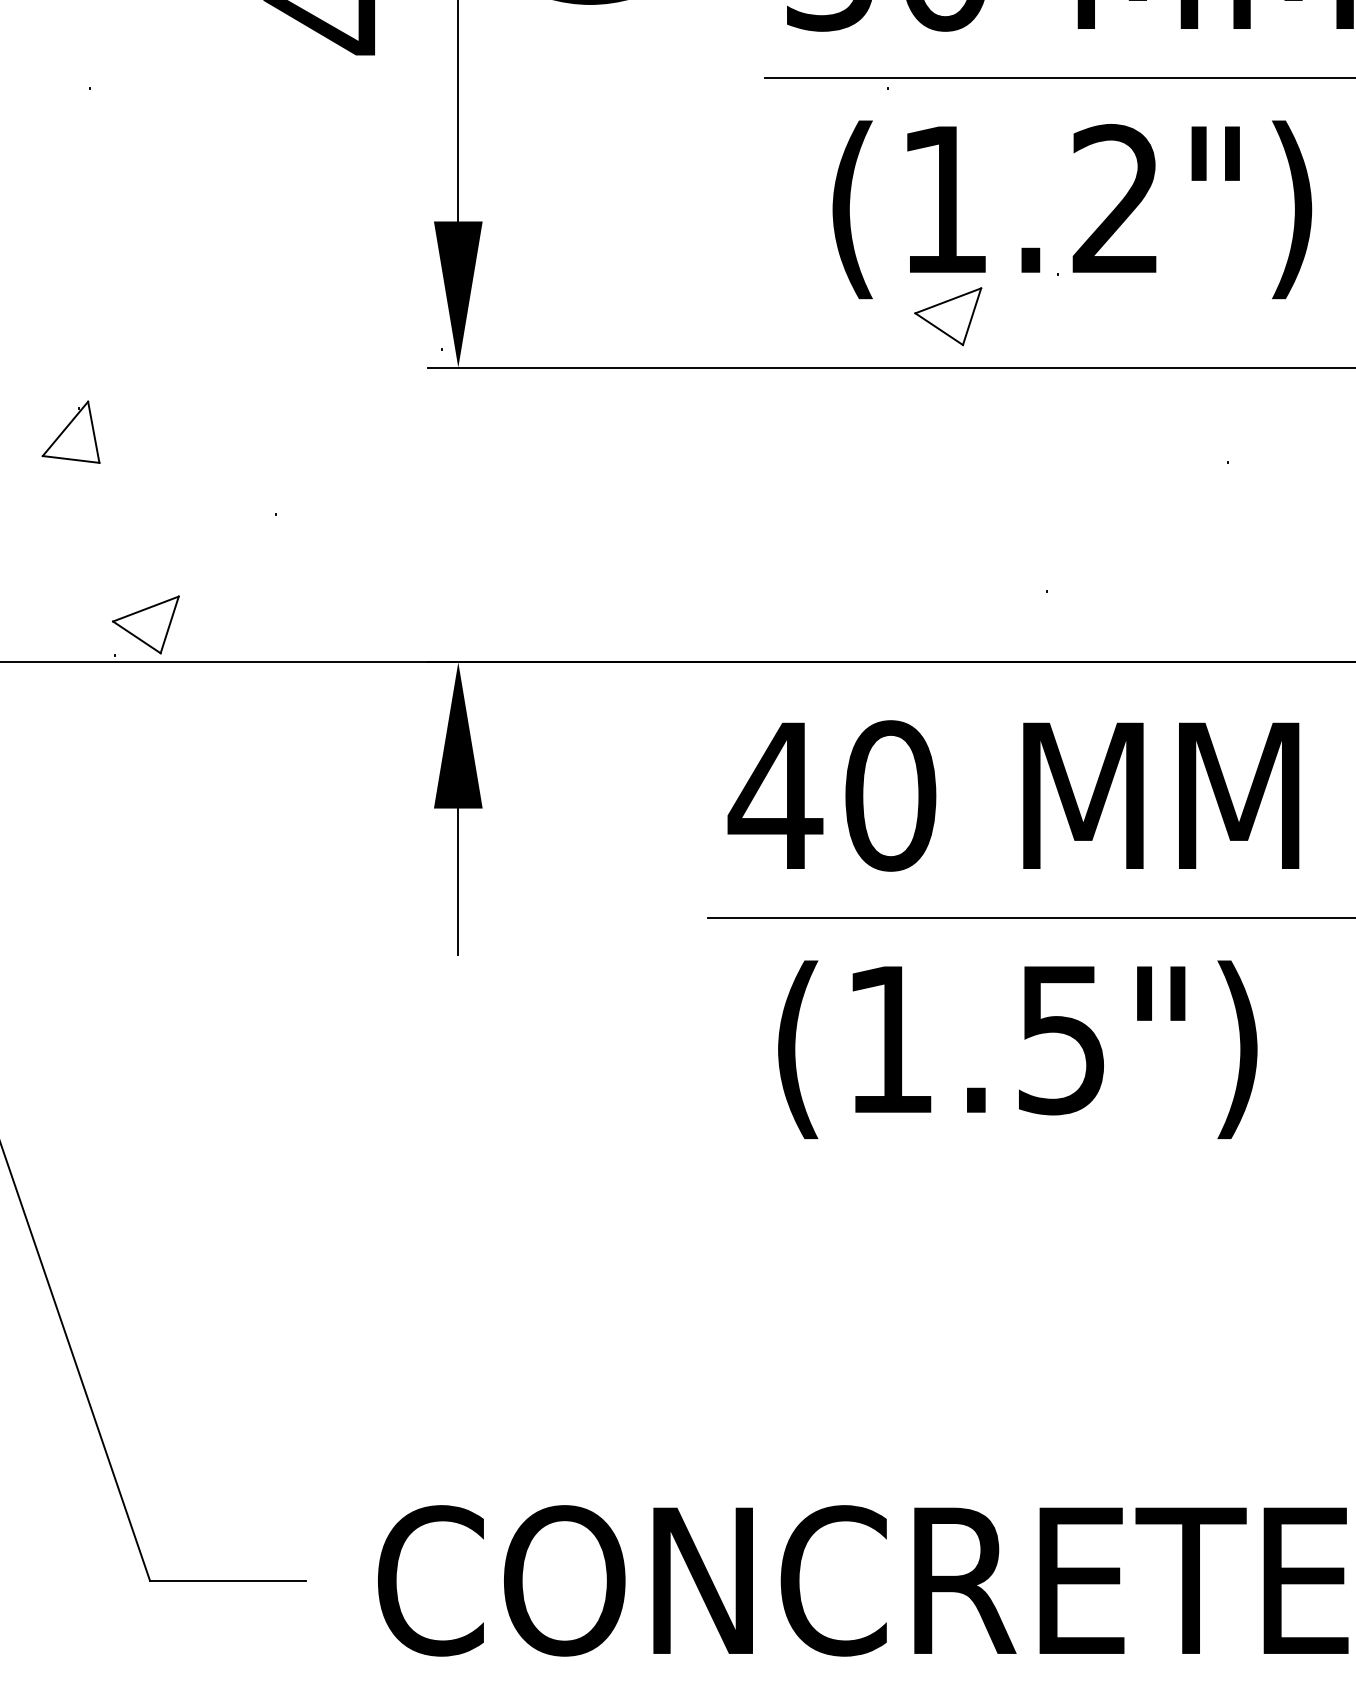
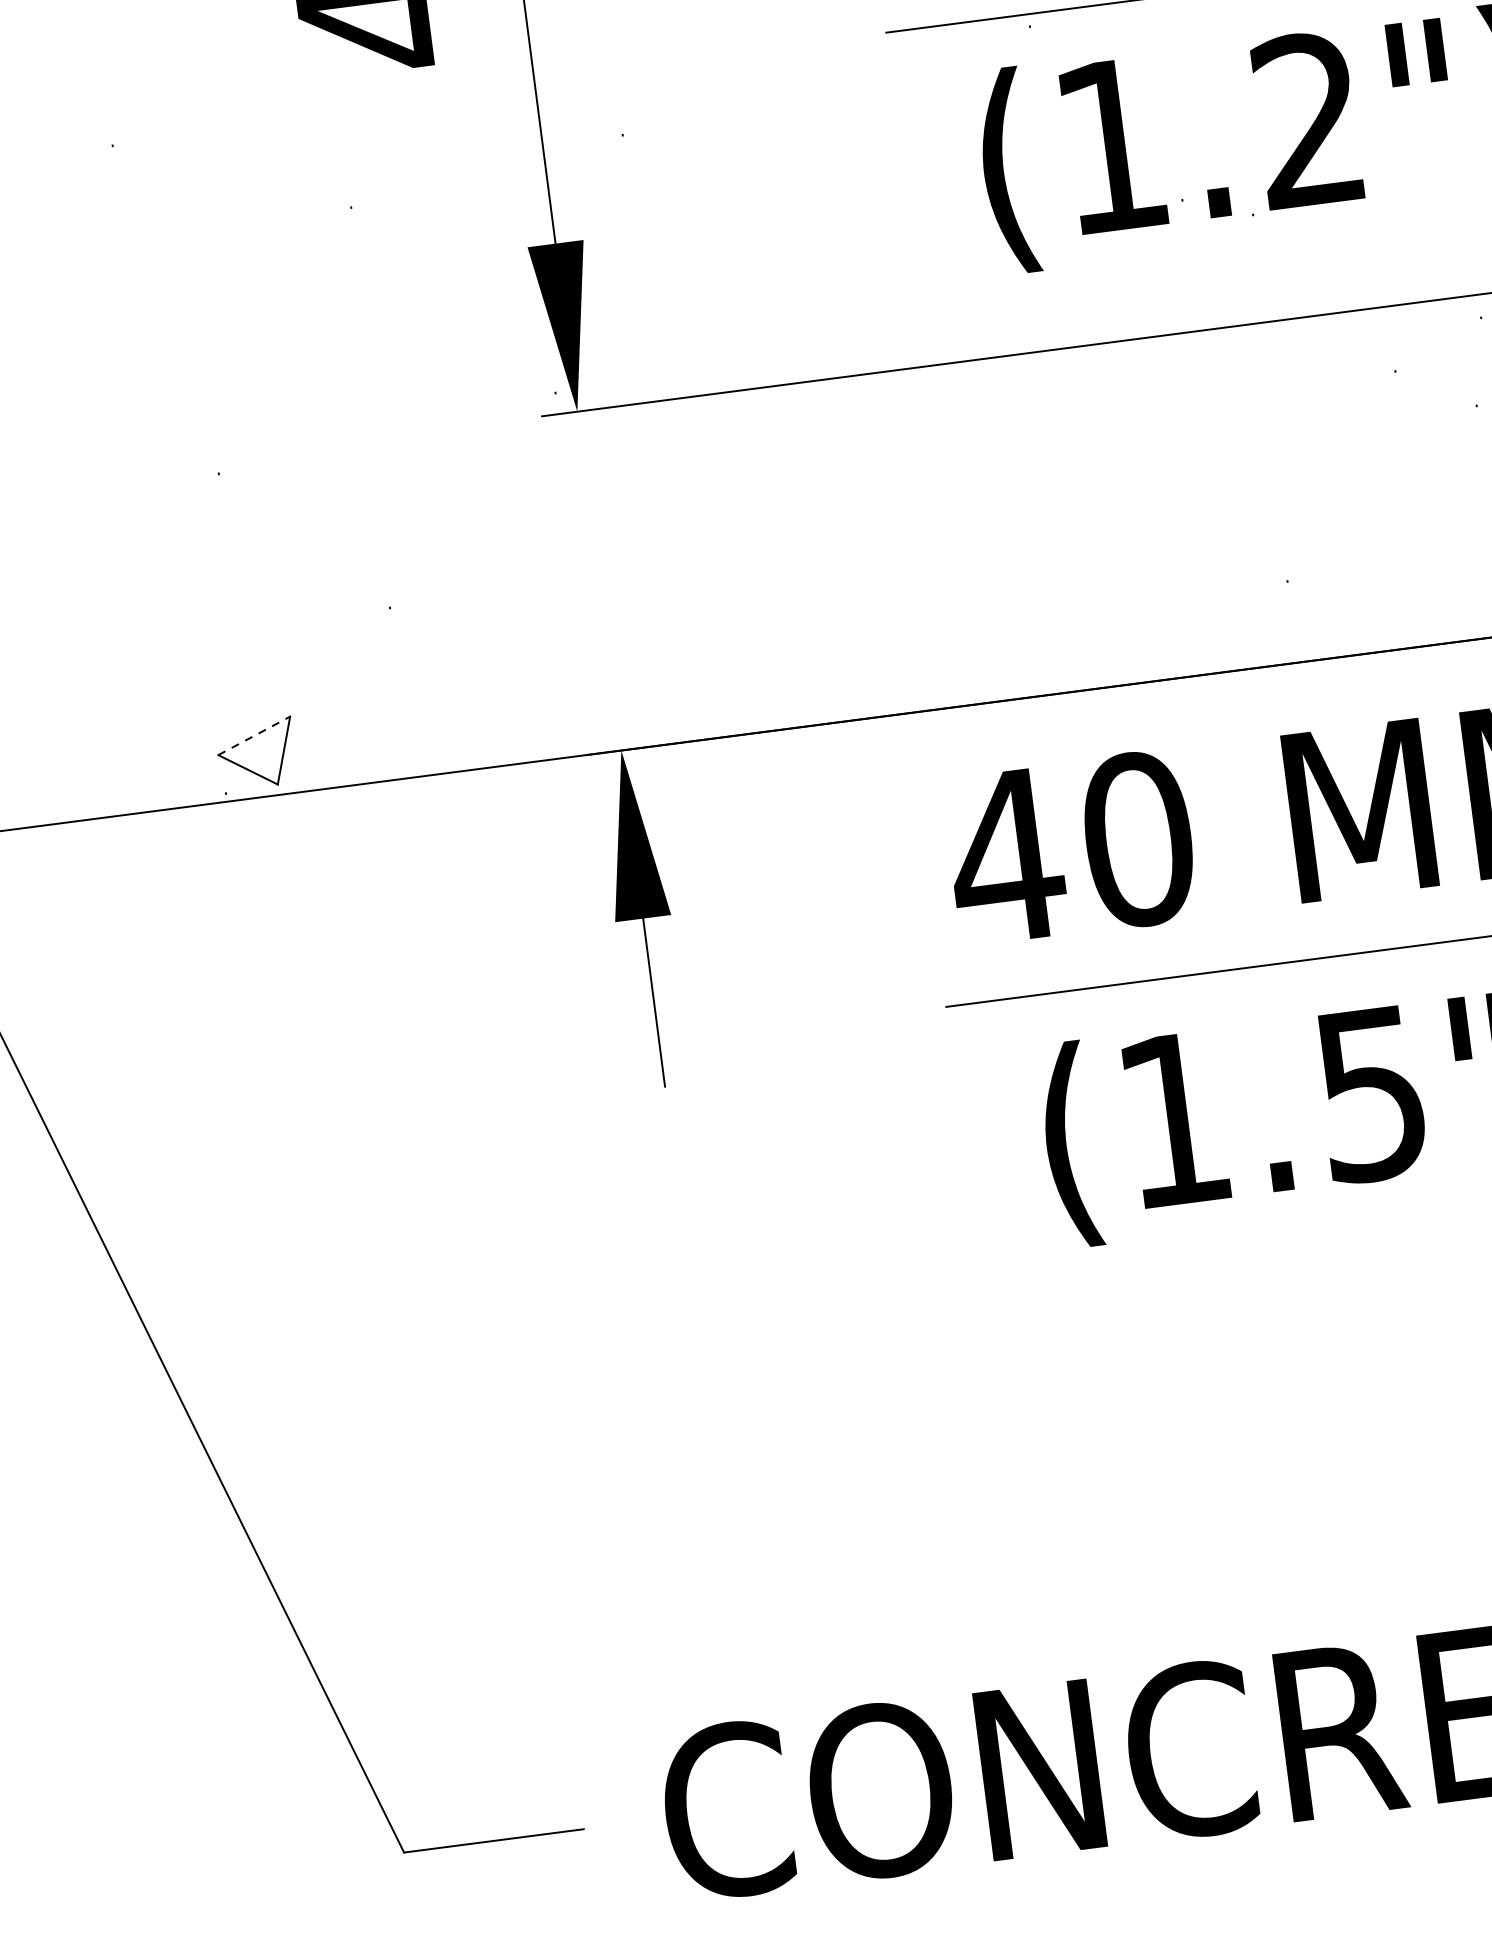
part: (948, 316) -> (1133, 279), removed
part: (70, 431) -> (141, 543), removed
line: (146, 608) -> (254, 735), solid -> dashed

